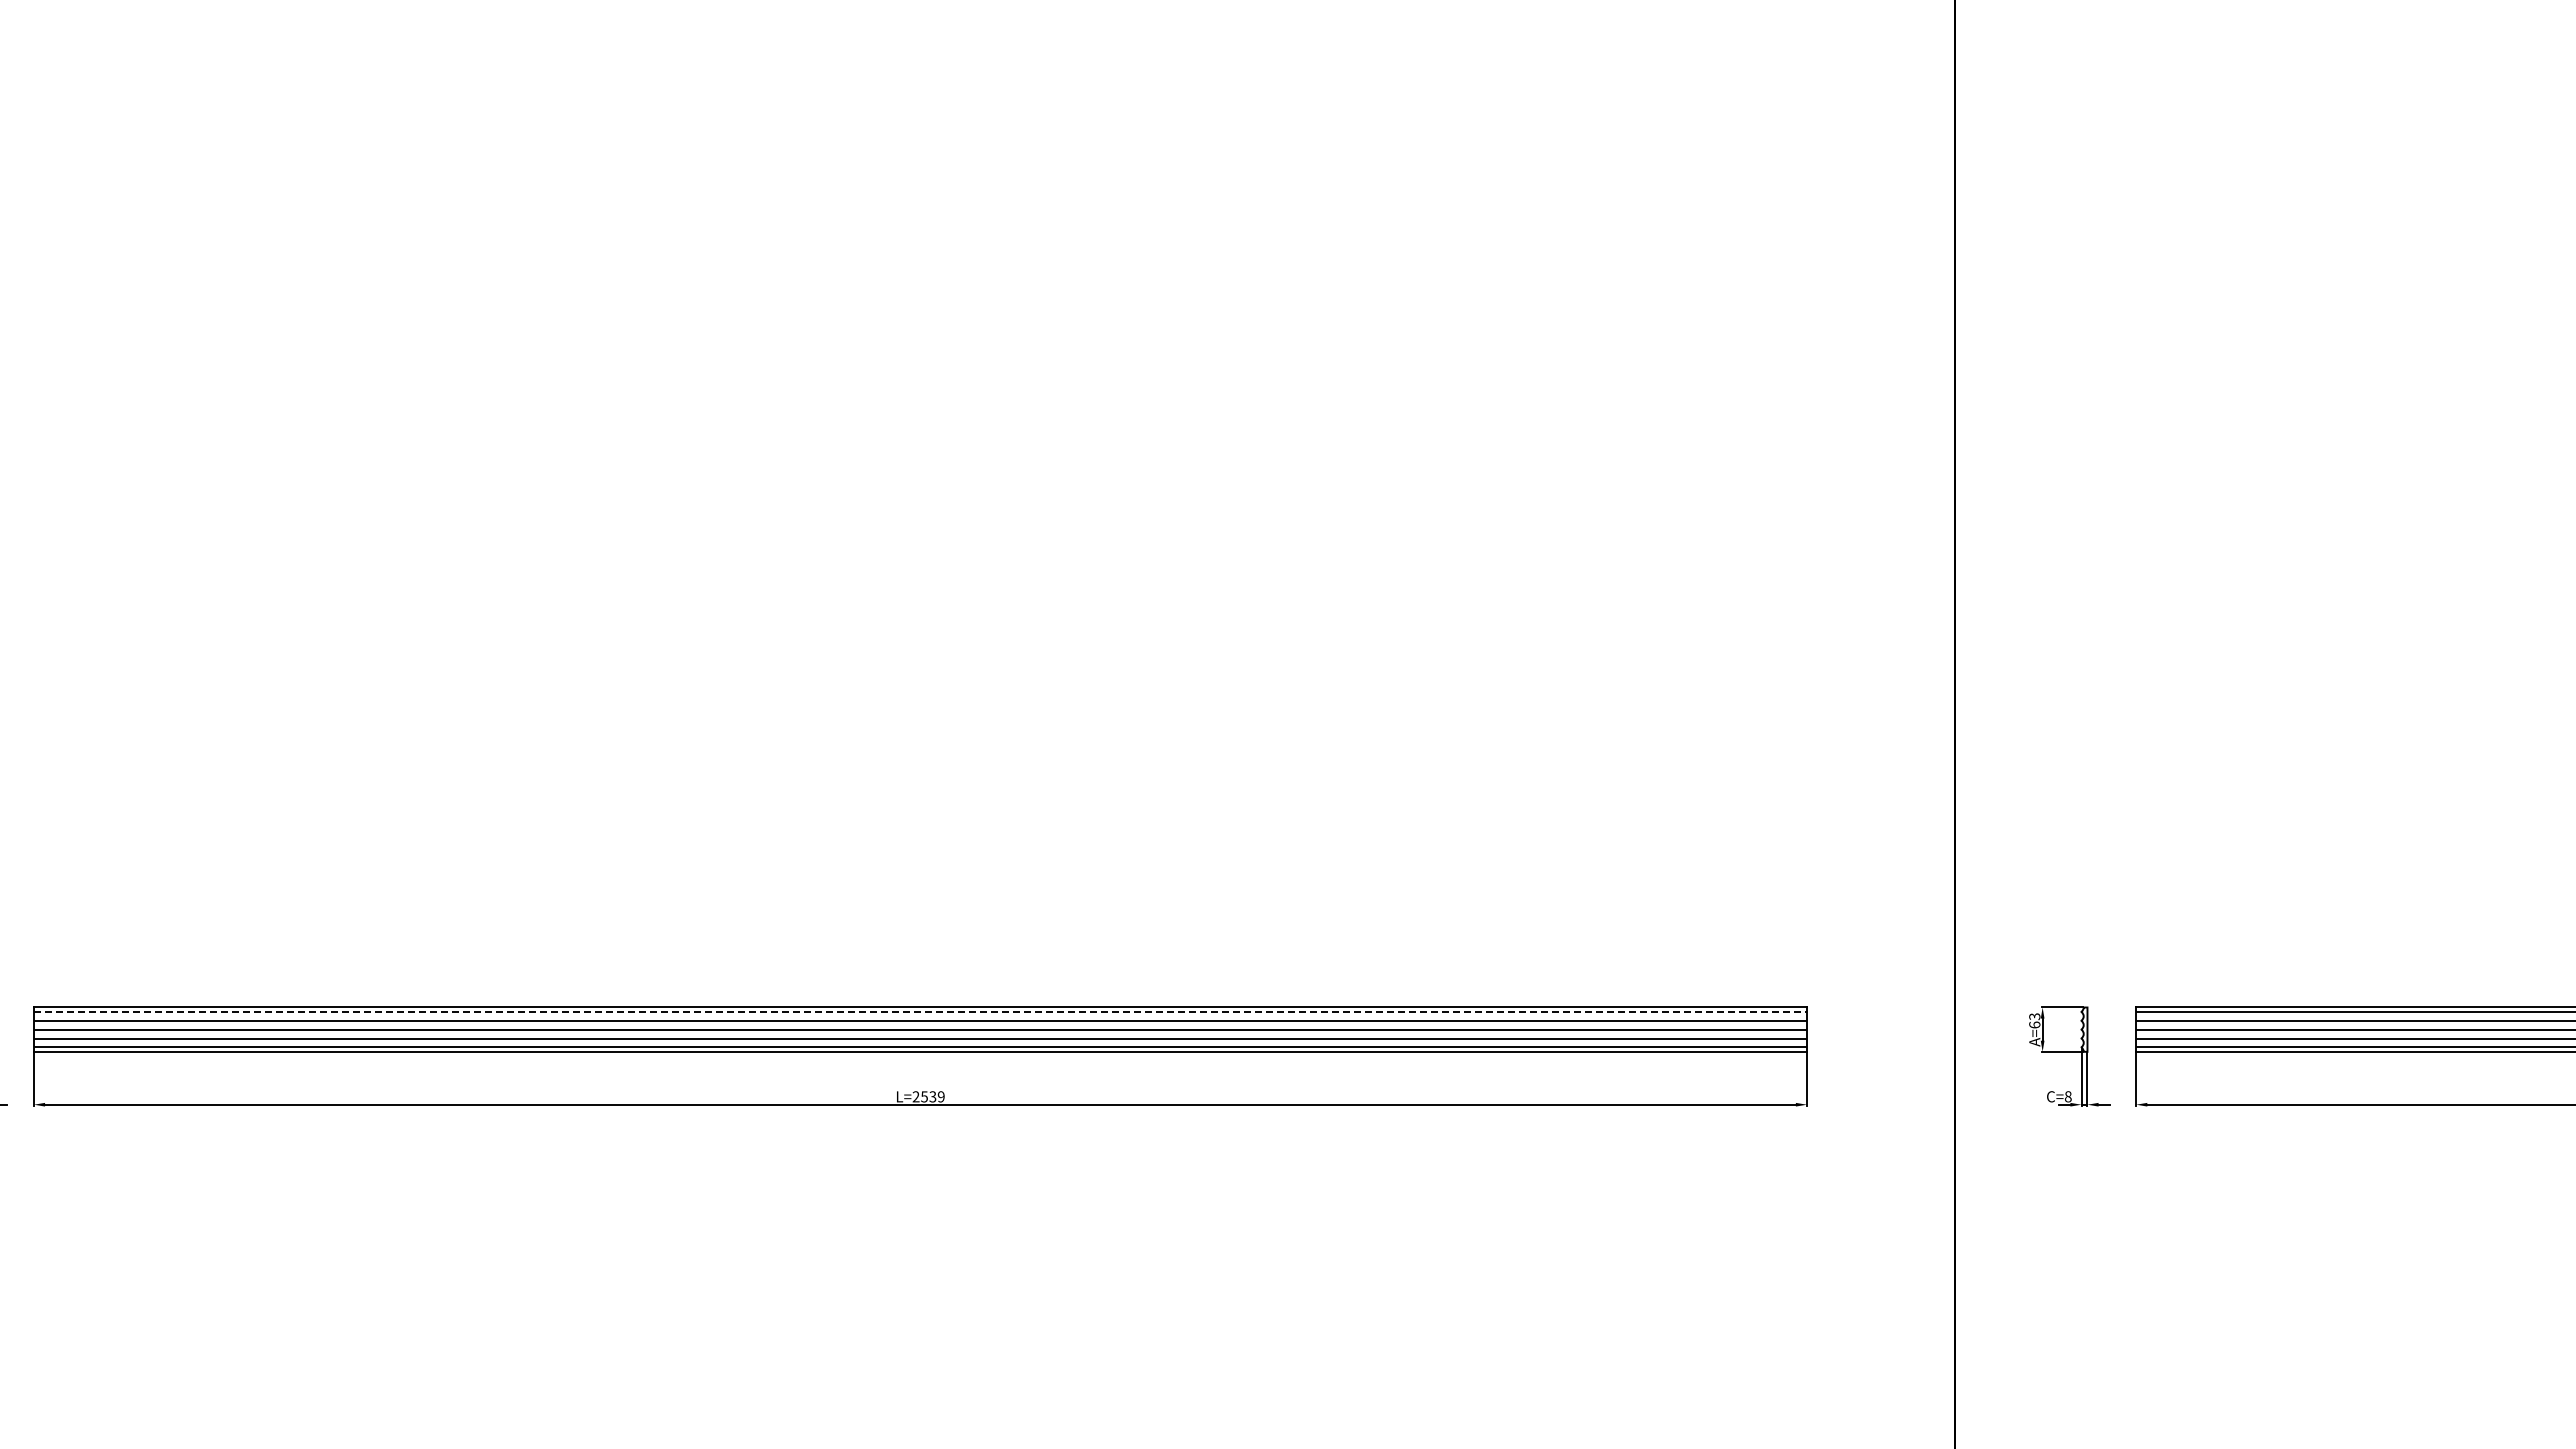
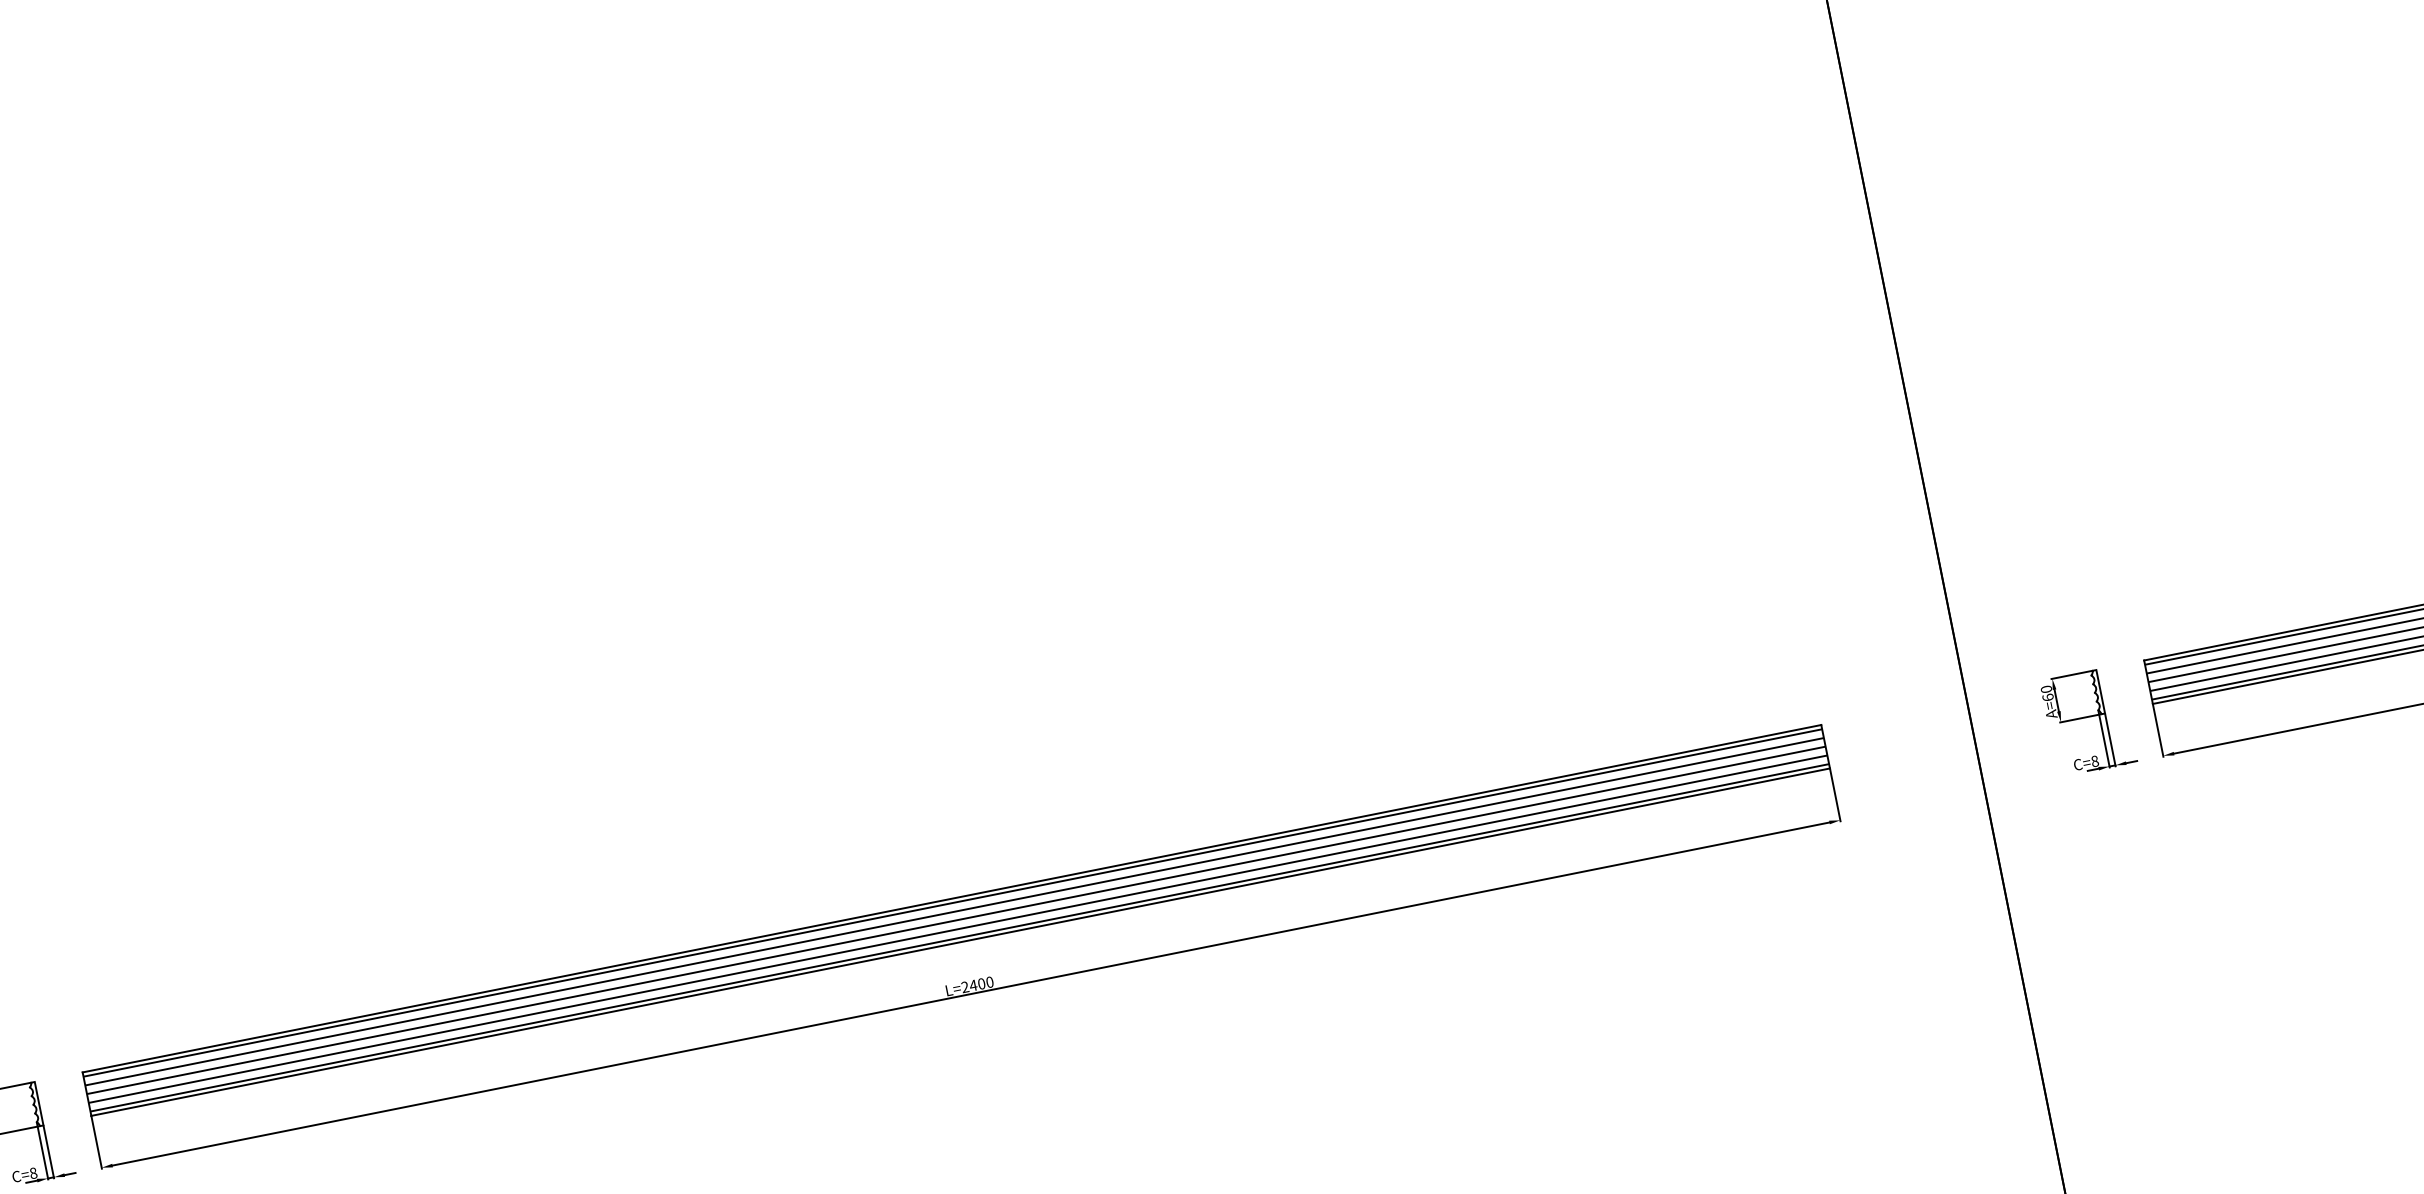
line: (920, 1011) -> (952, 902), dashed -> solid
text: (2034, 1016) -> (2046, 689), =63 -> =60
text: (932, 1096) -> (981, 983), L=2539 -> L=2400

